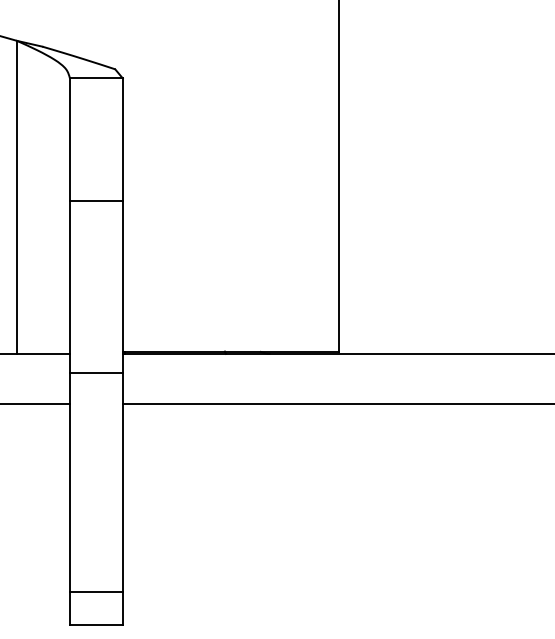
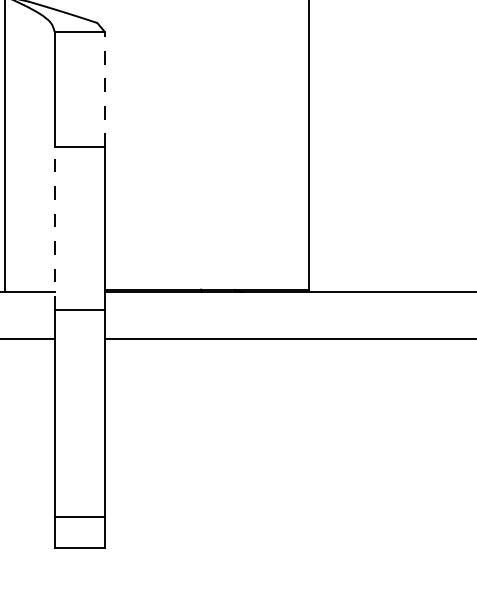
line: (122, 139) -> (104, 89), solid -> dashed
line: (69, 286) -> (54, 228), solid -> dashed

